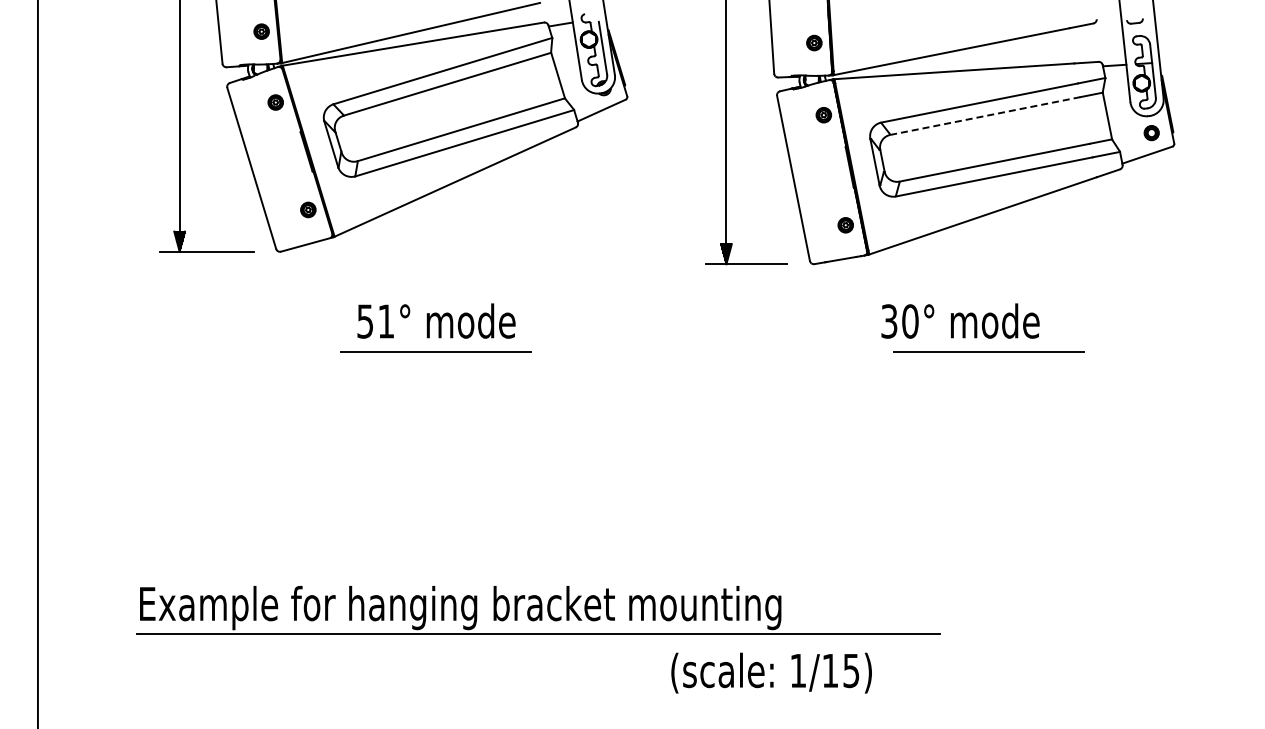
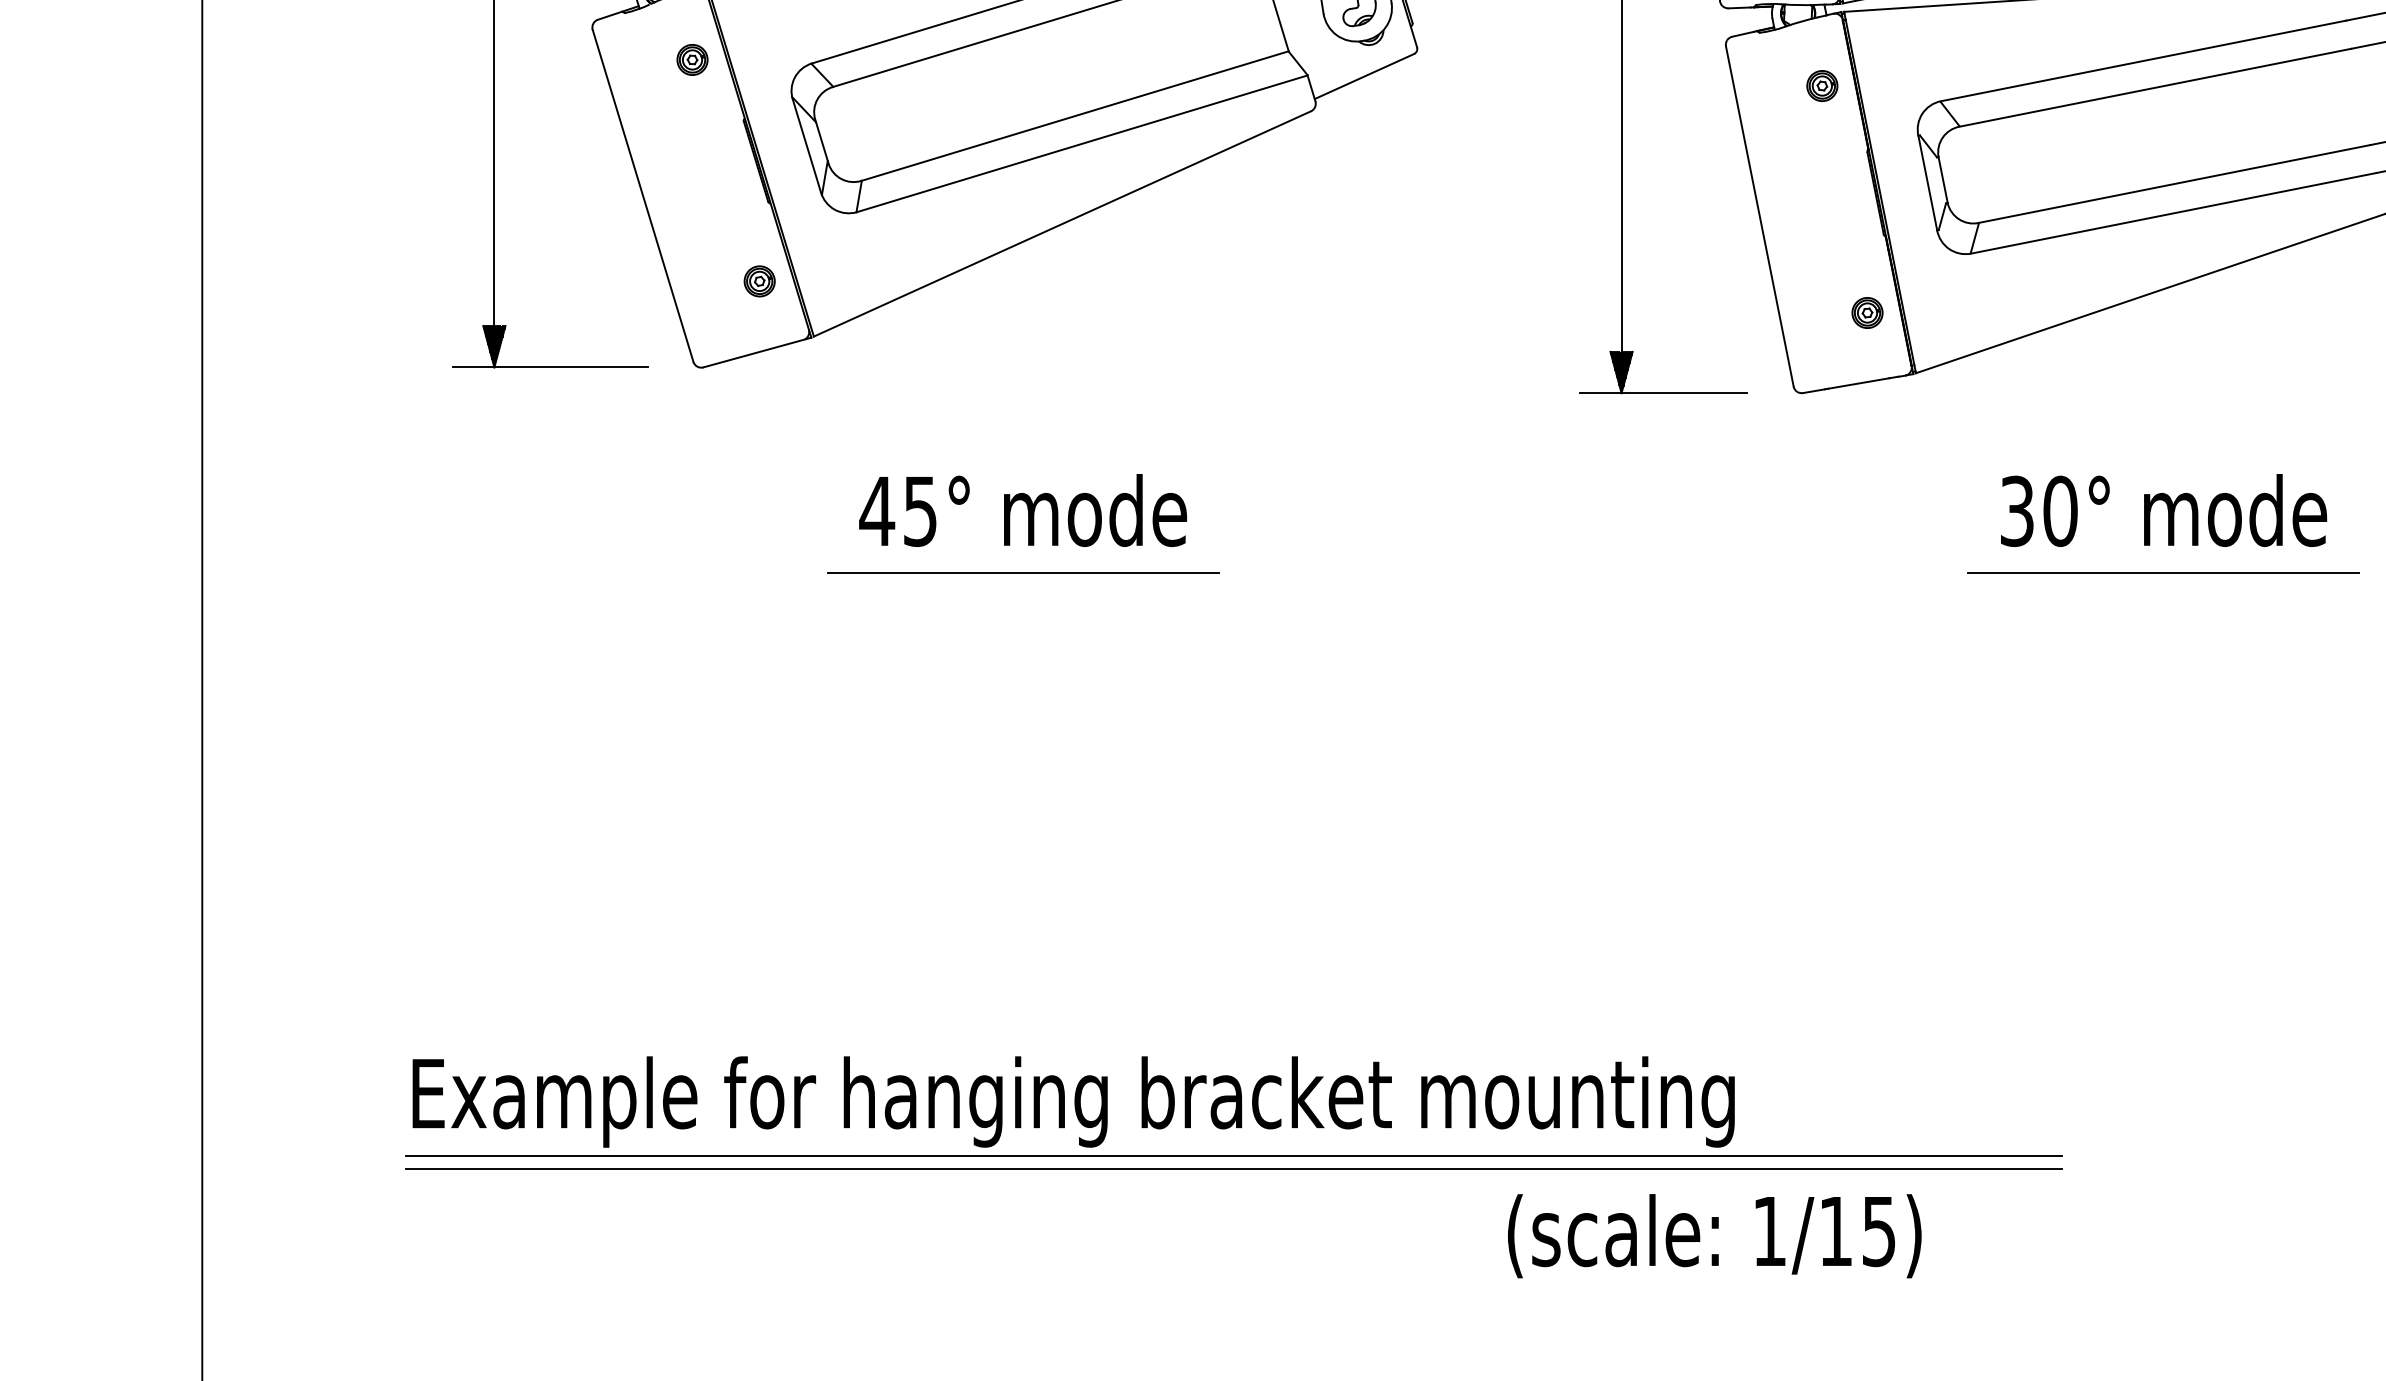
line: (985, 116) -> (2155, 88), dashed -> solid
text: (960, 320) -> (2163, 509), moved
text: (374, 321) -> (896, 511), 51° -> 45°
line: (538, 640) -> (1234, 1168), added

